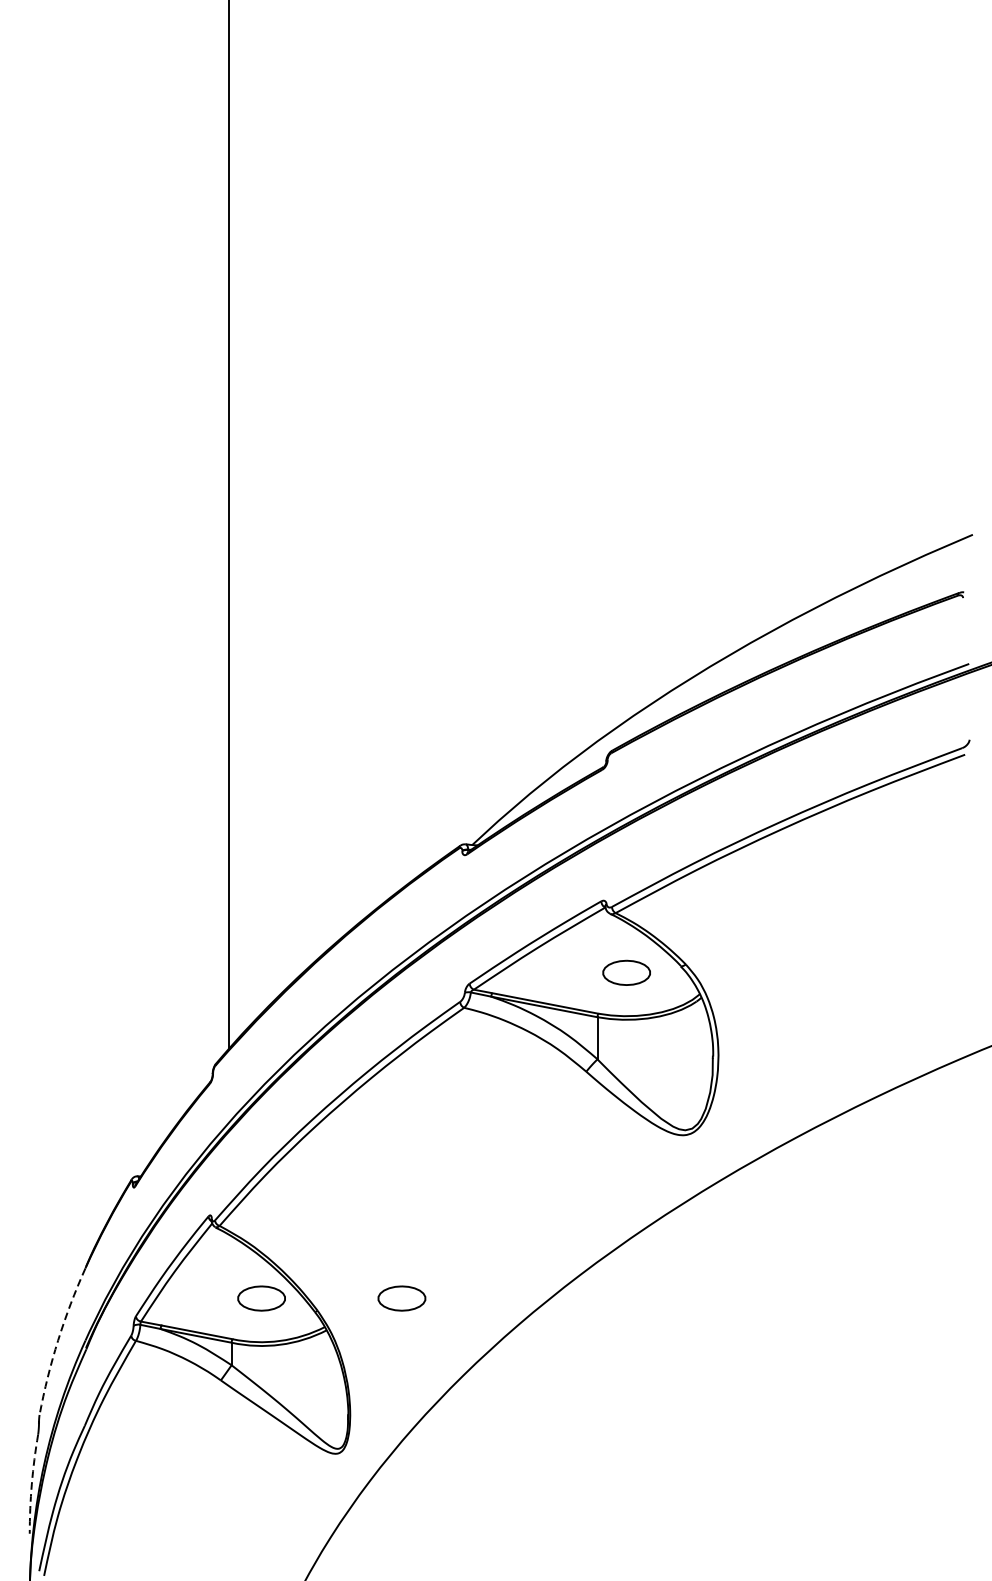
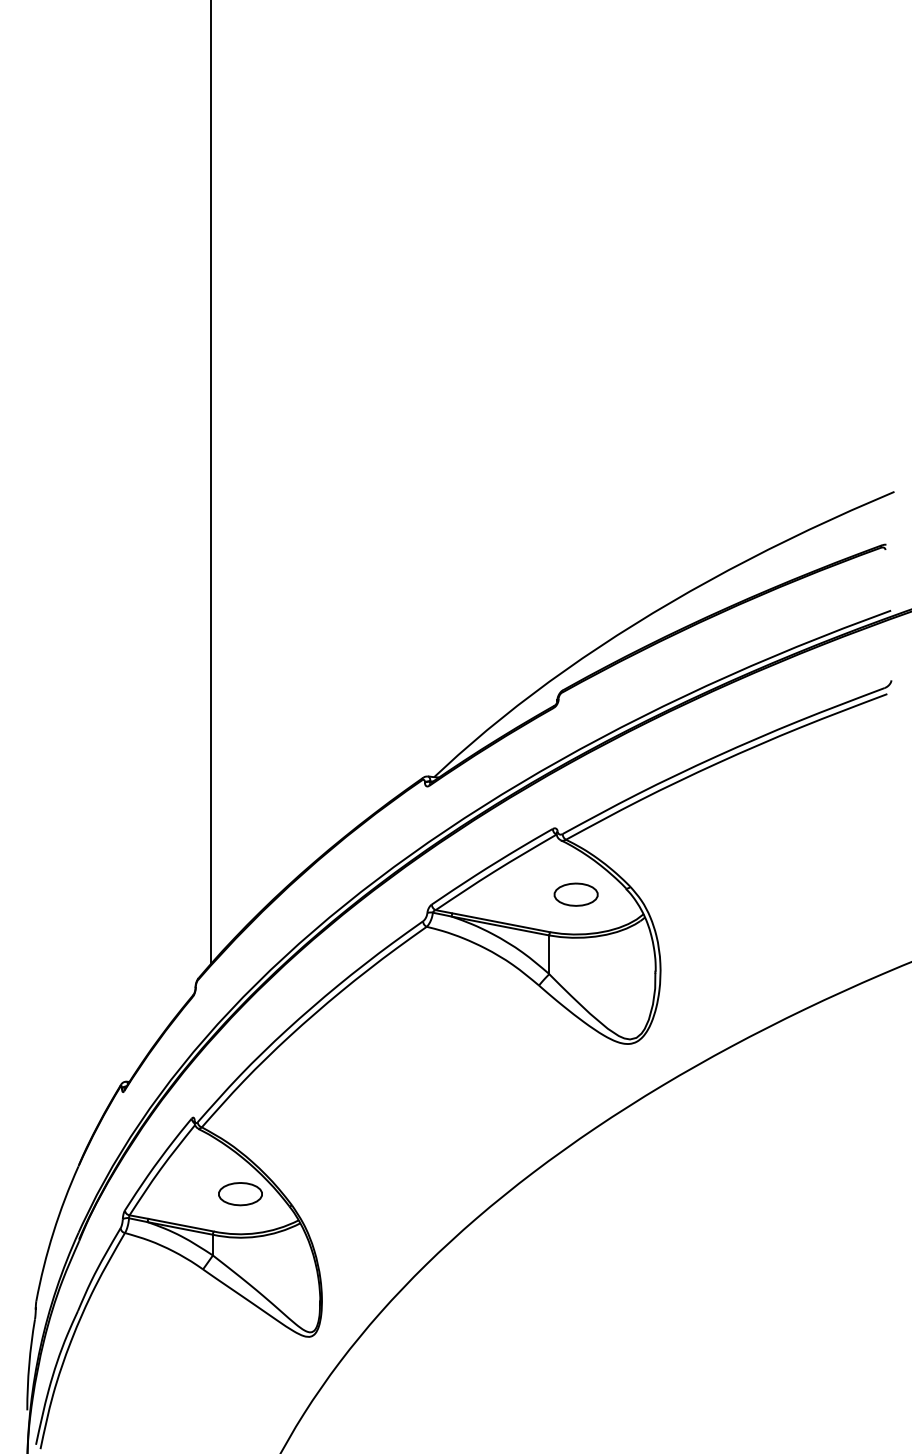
part: (401, 1298) -> (369, 1194), removed
arc: (58, 1340) -> (53, 1232), dashed -> solid
arc: (32, 1483) -> (29, 1364), dashed -> solid

